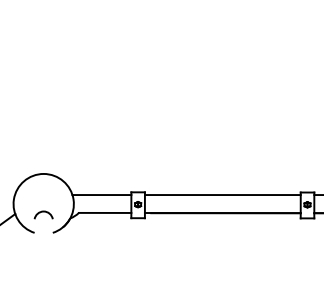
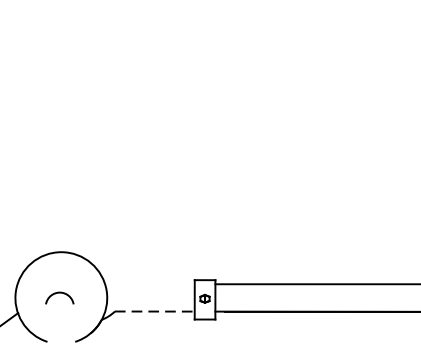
line: (101, 195) -> (149, 284), removed
arc: (43, 212) -> (59, 294), moved
line: (105, 212) -> (155, 310), solid -> dashed

